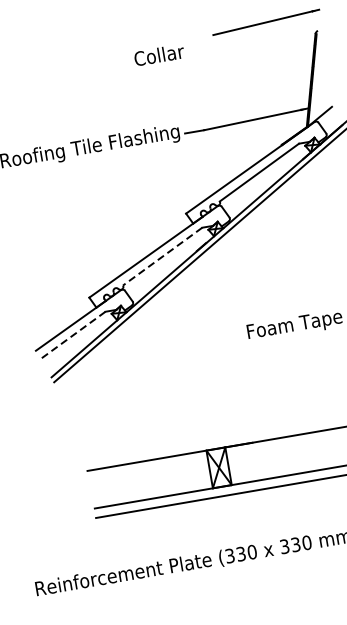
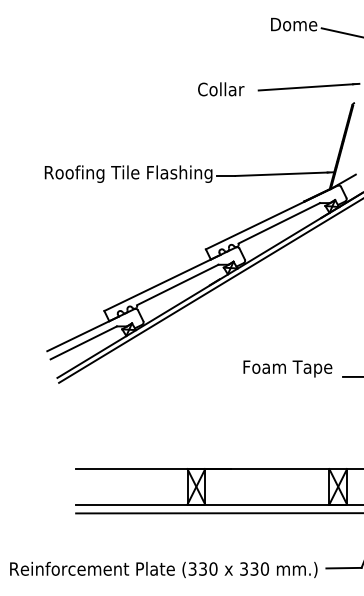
text: (159, 55) -> (221, 89), moved
line: (162, 257) -> (177, 285), dashed -> solid
line: (73, 335) -> (83, 343), dashed -> solid

